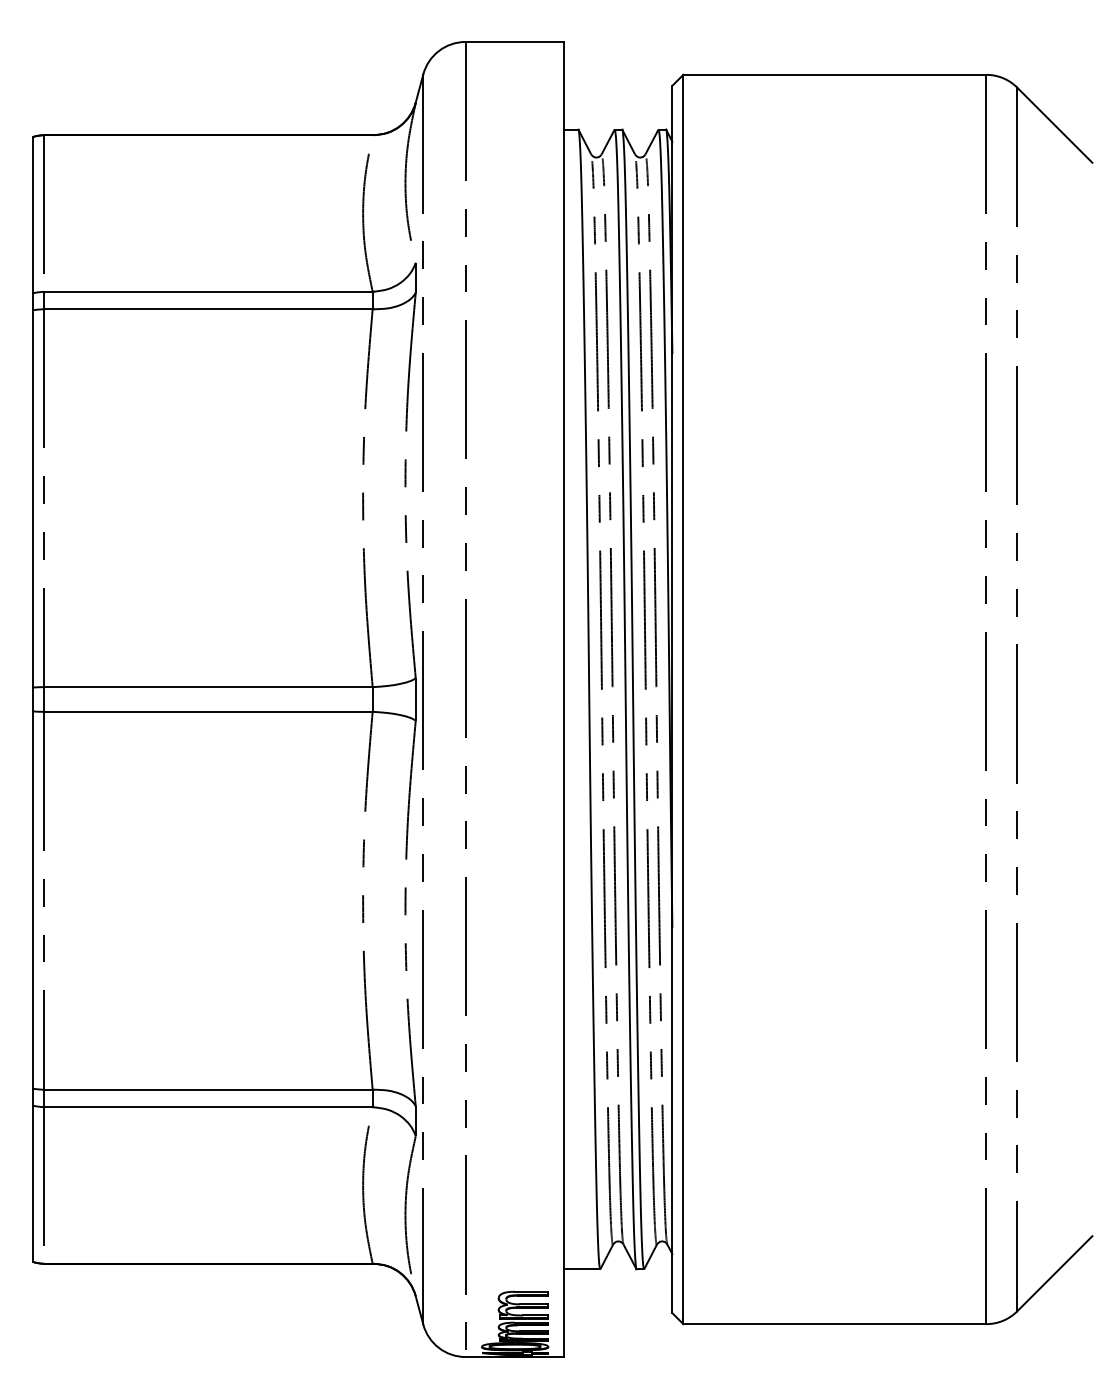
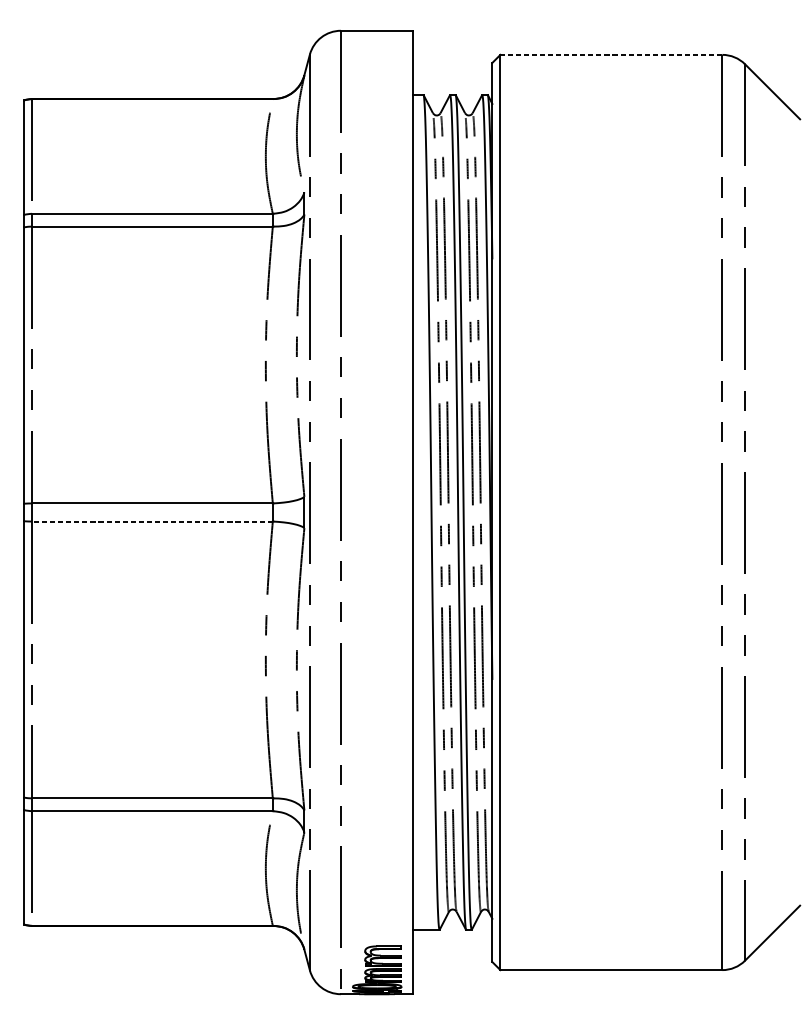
line: (834, 74) -> (611, 54), solid -> dashed
line: (207, 711) -> (151, 521), solid -> dashed

